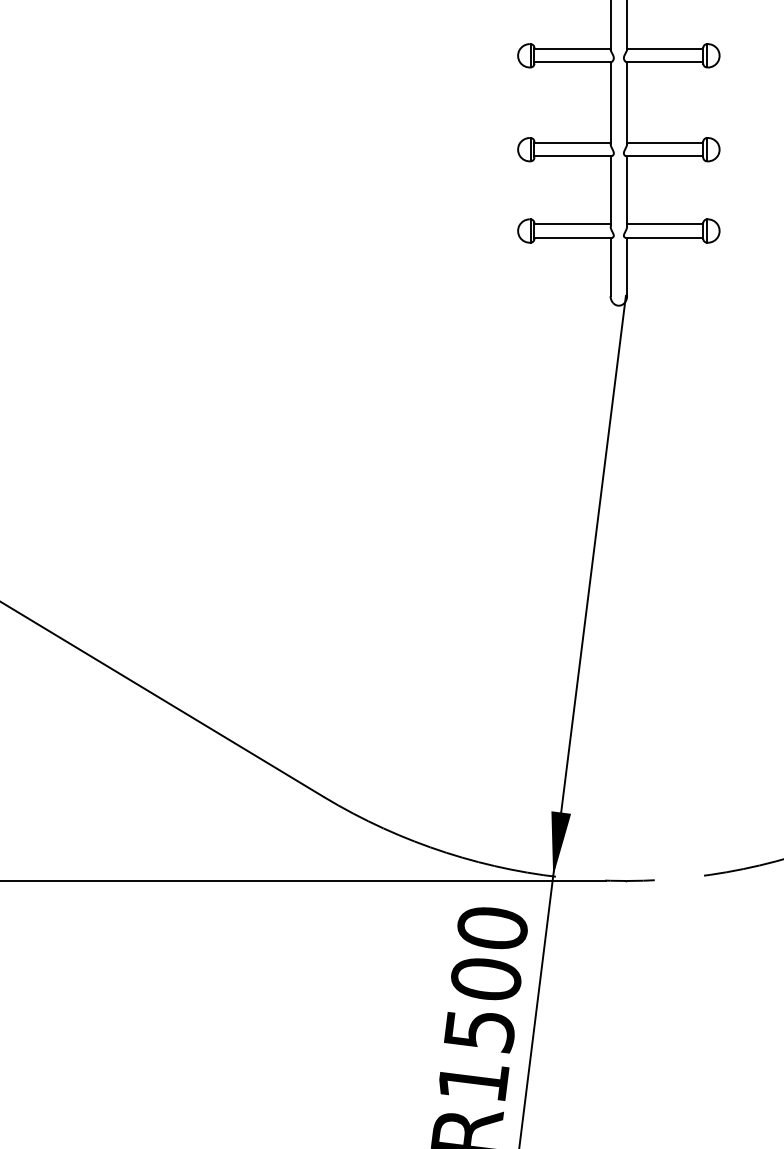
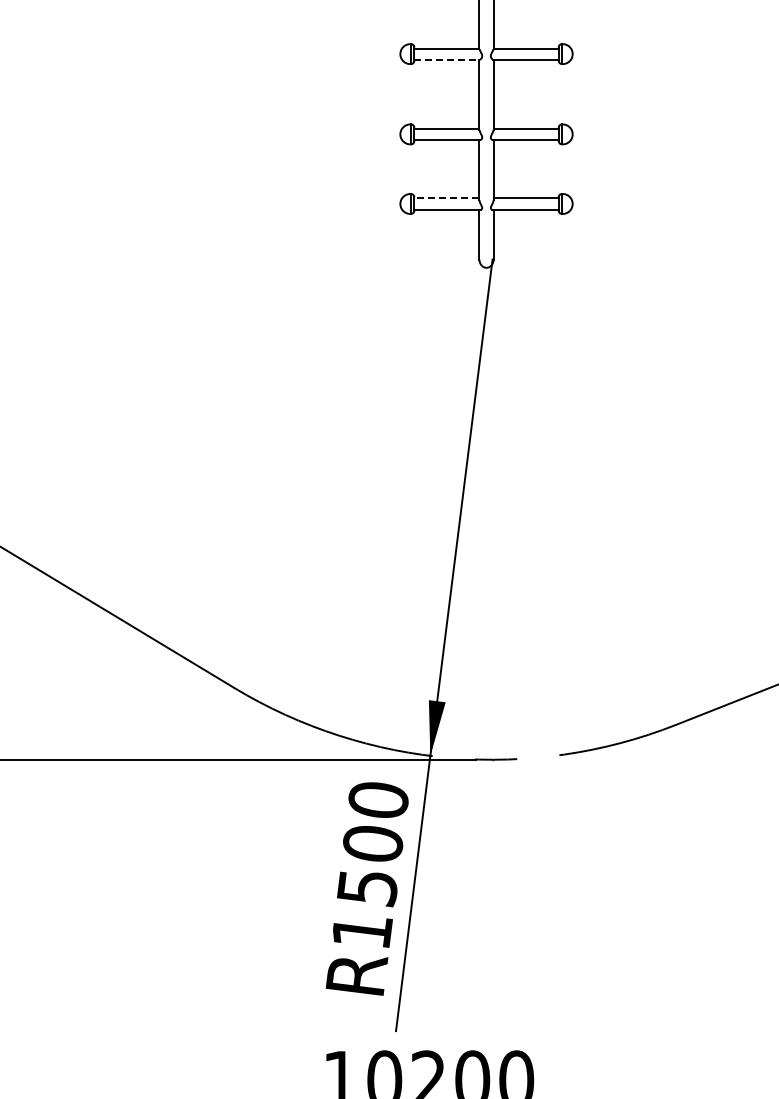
line: (573, 62) -> (447, 59), solid -> dashed
line: (572, 224) -> (446, 198), solid -> dashed

